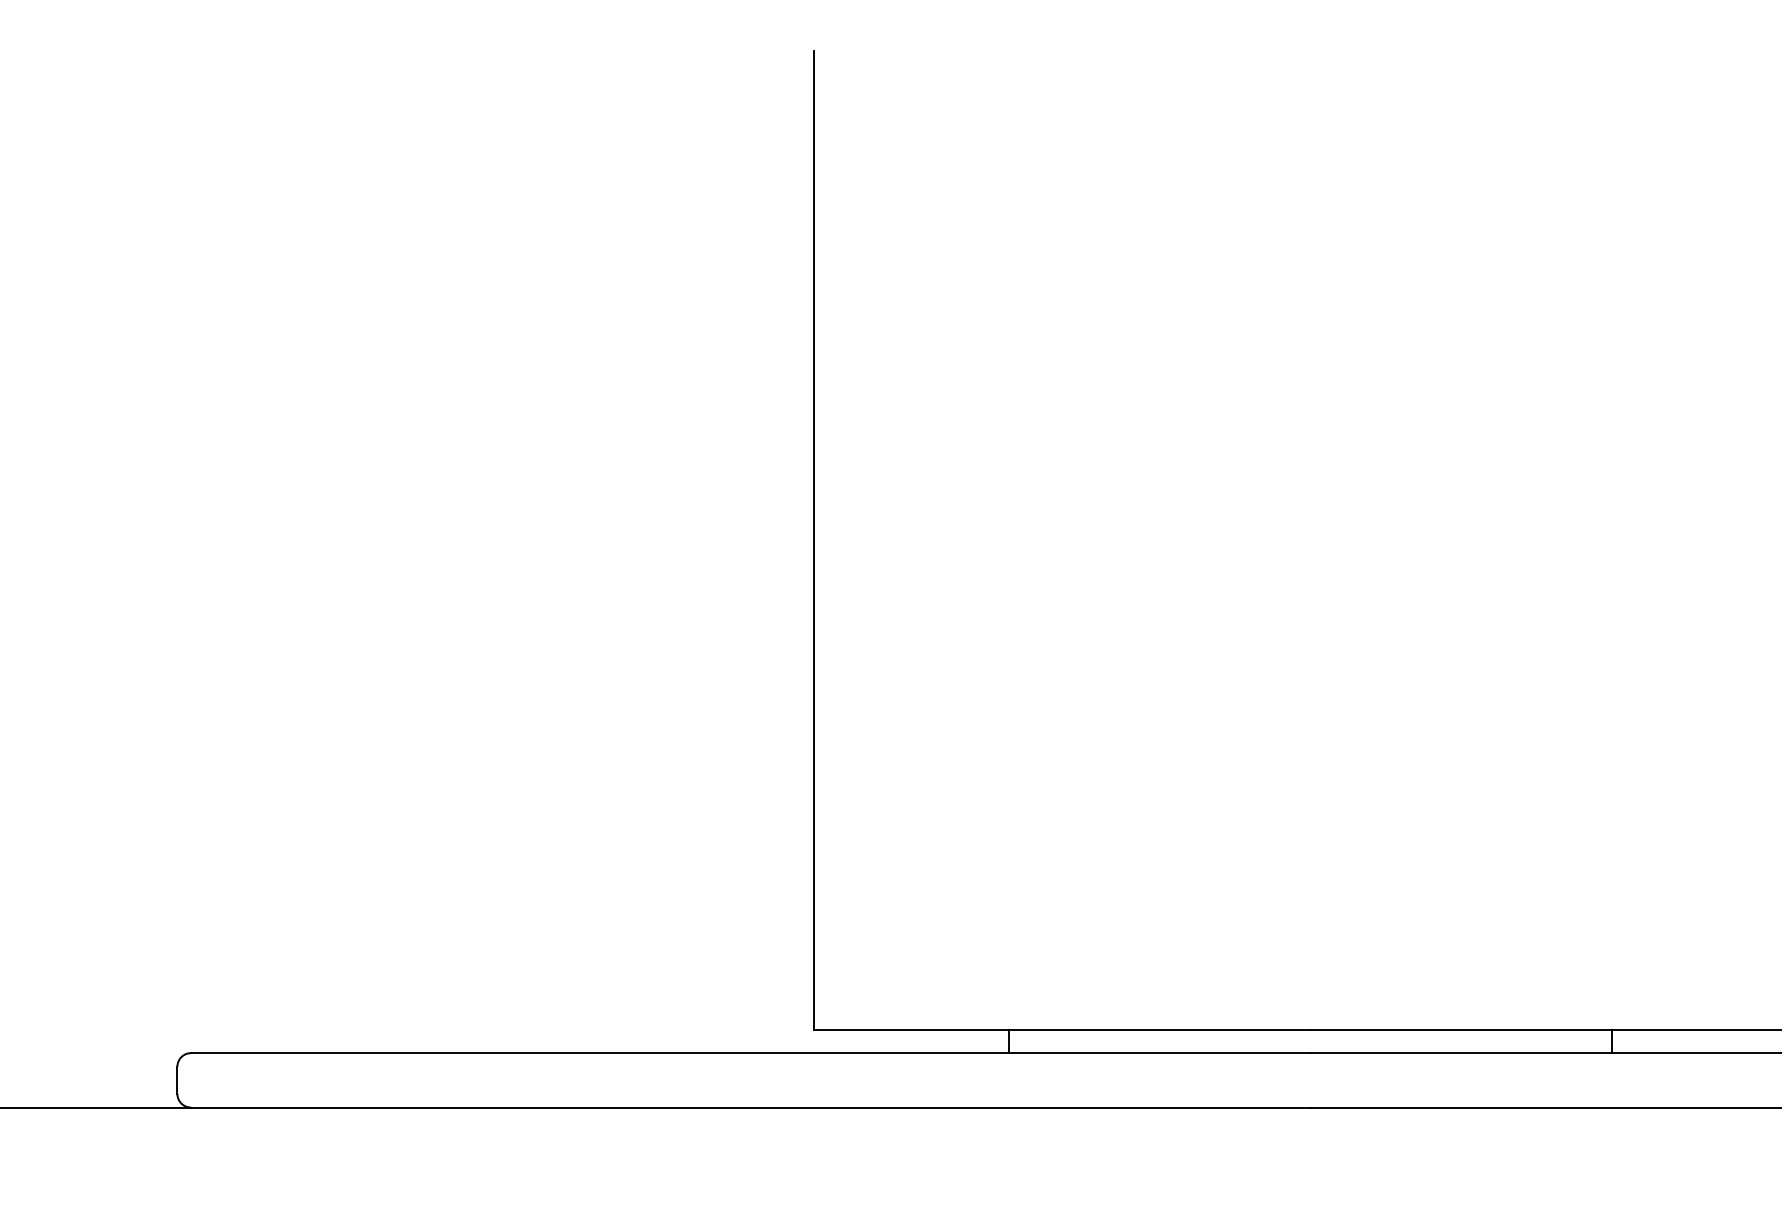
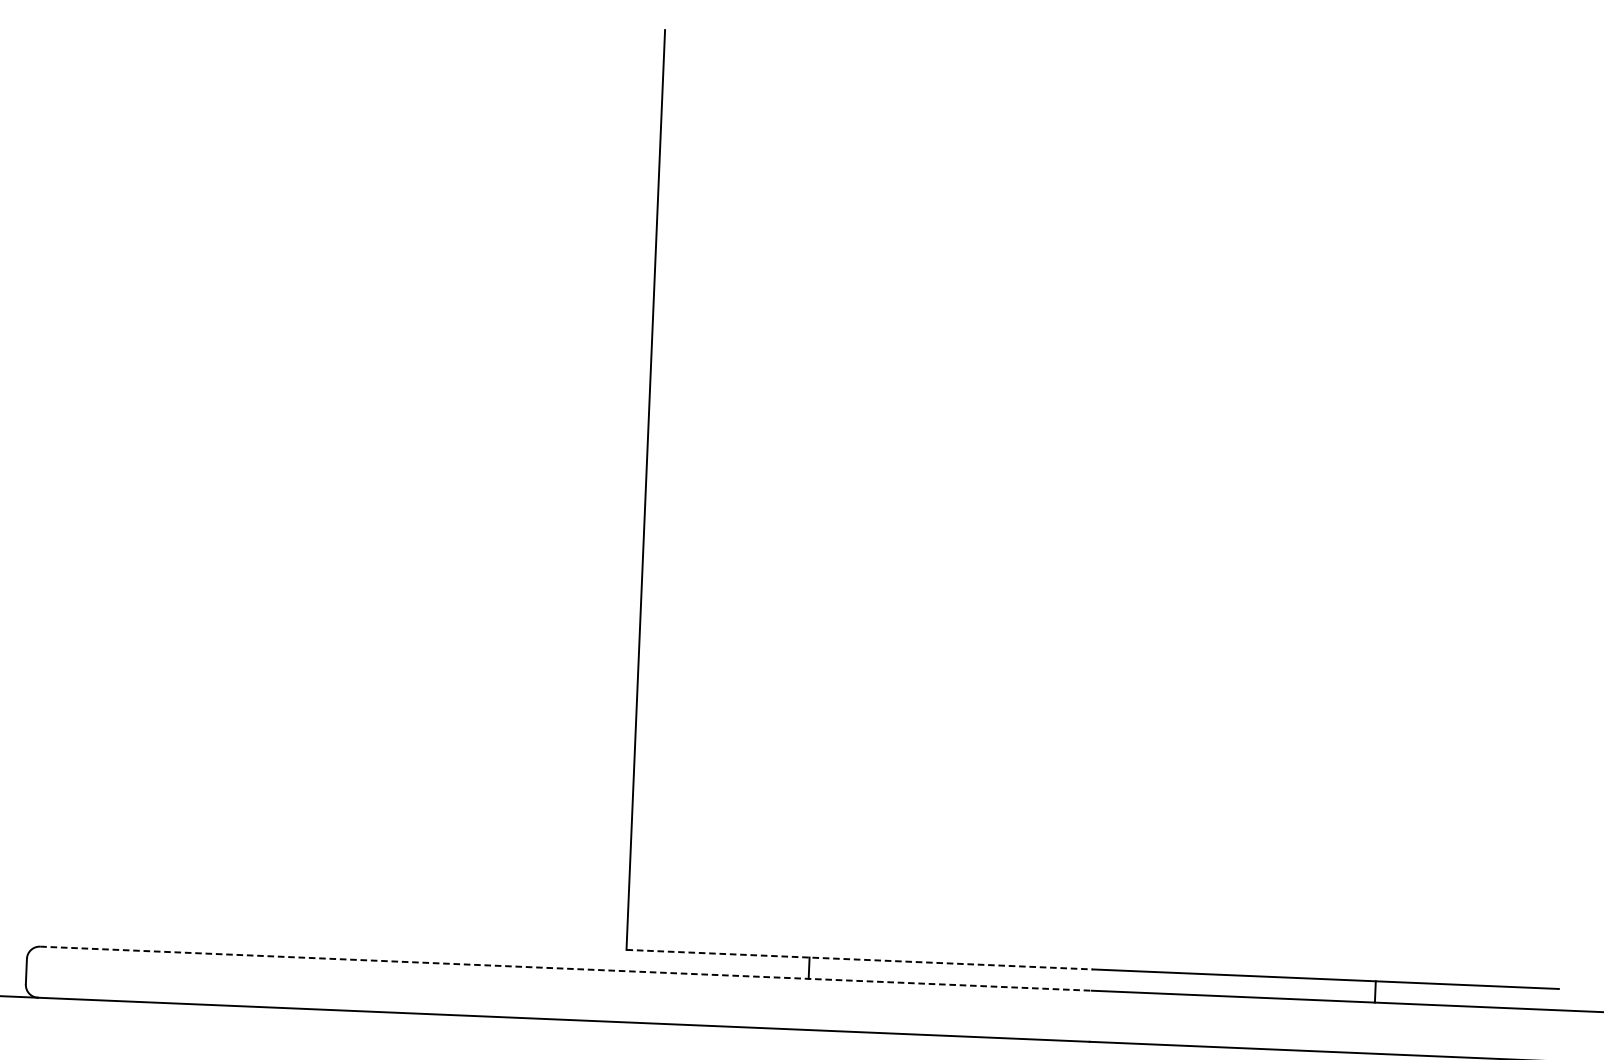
line: (1062, 1030) -> (859, 959), solid -> dashed
line: (750, 1053) -> (565, 969), solid -> dashed

